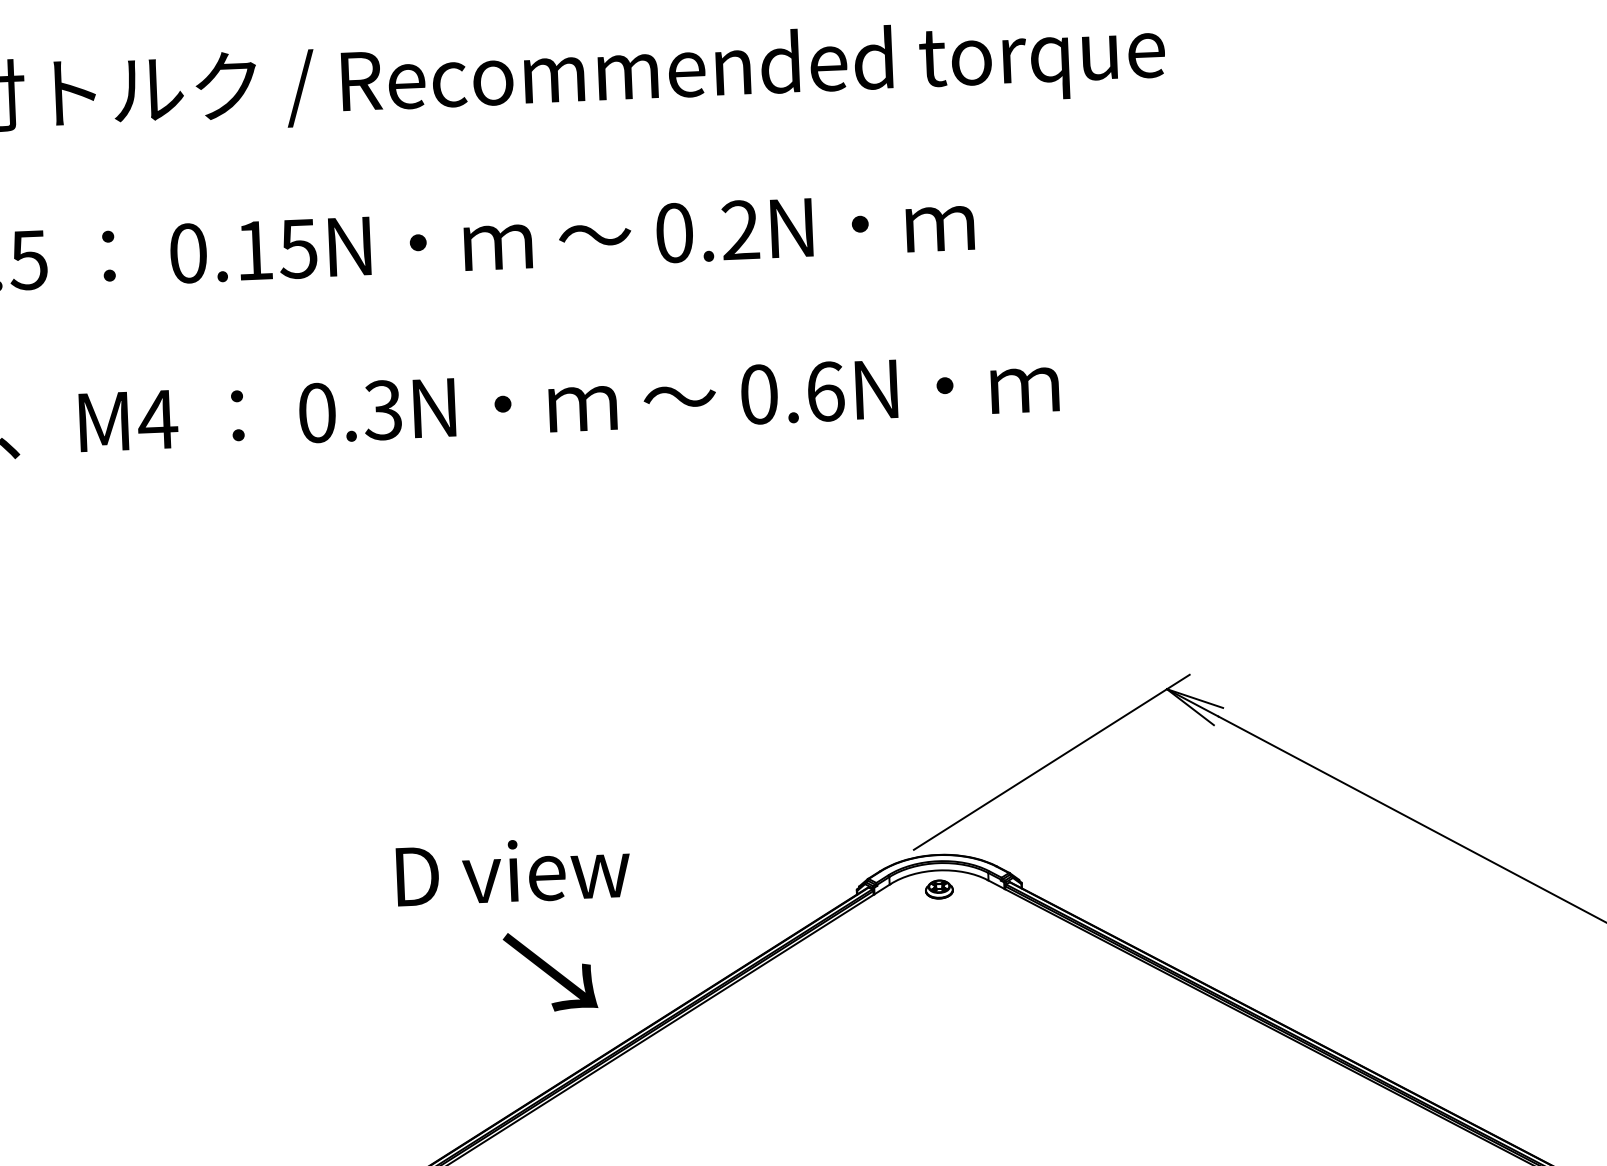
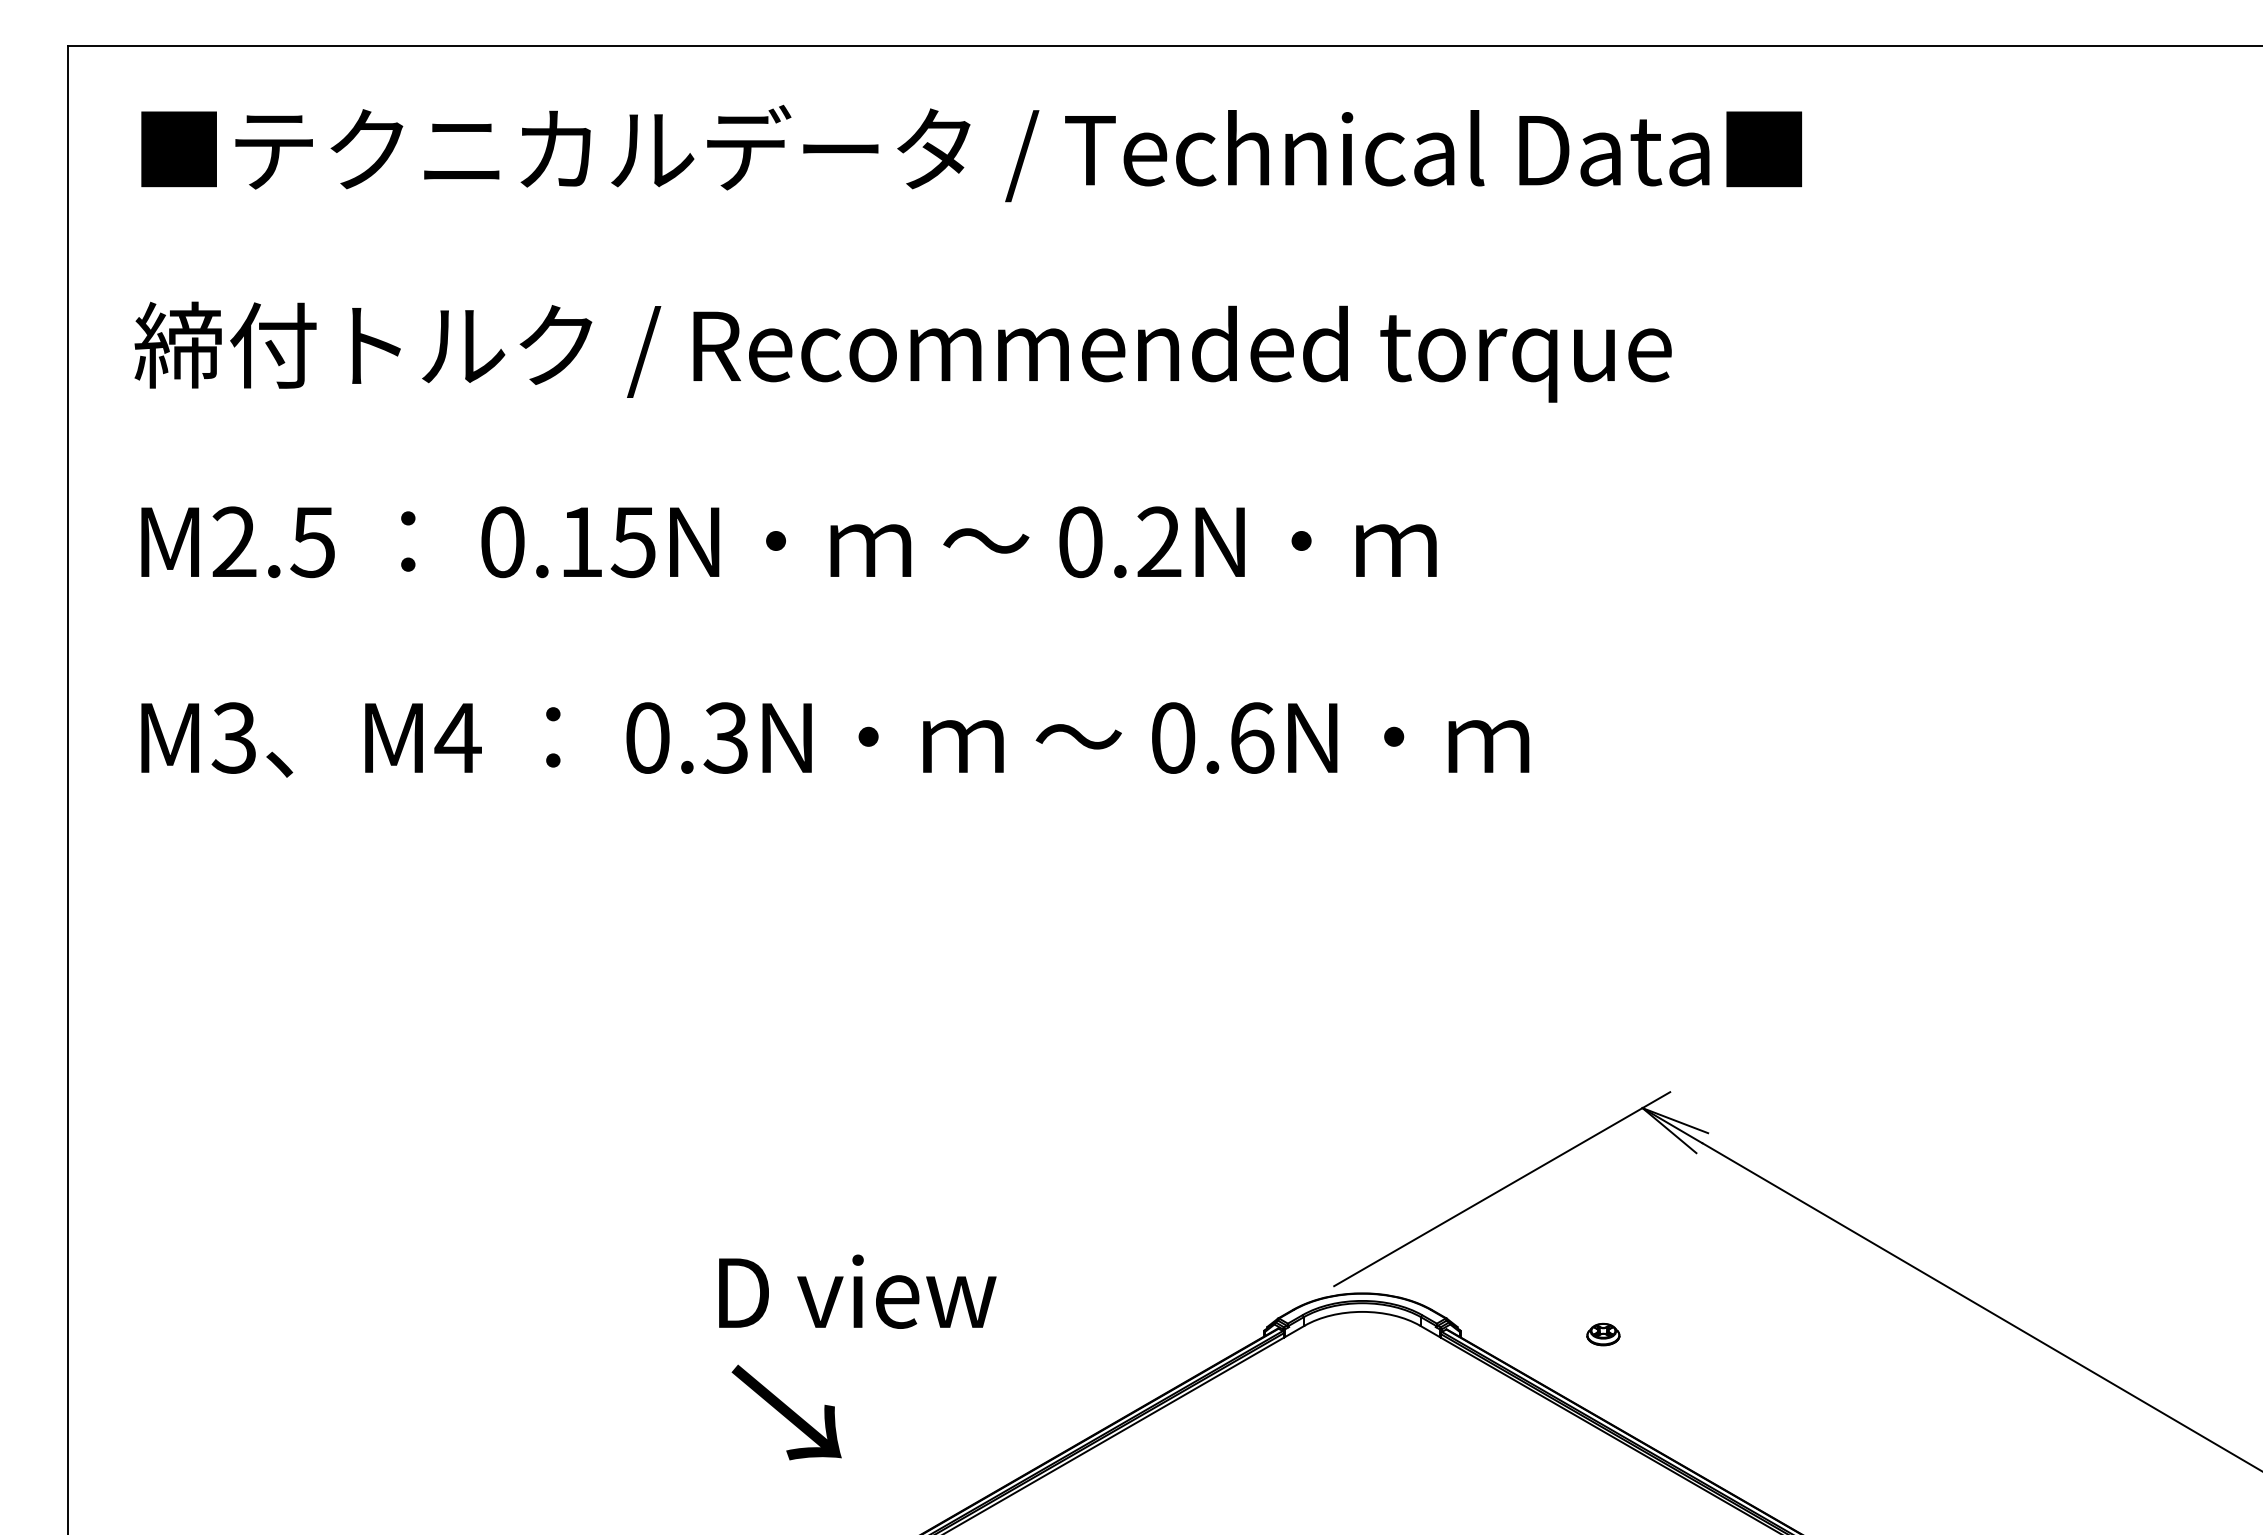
part: (939, 889) -> (1603, 1334), moved
text: (550, 971) -> (786, 1412), moved

